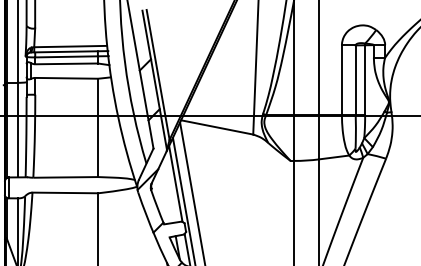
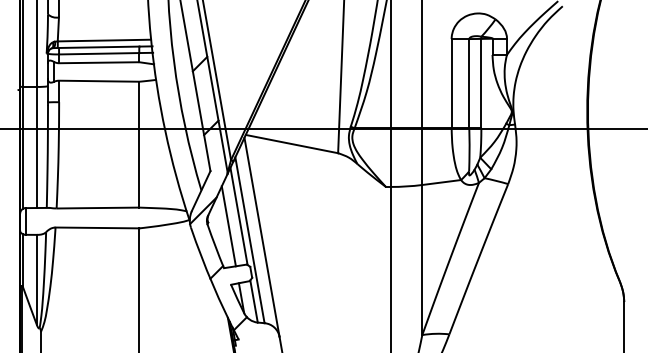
line: (167, 191) -> (228, 226), added

